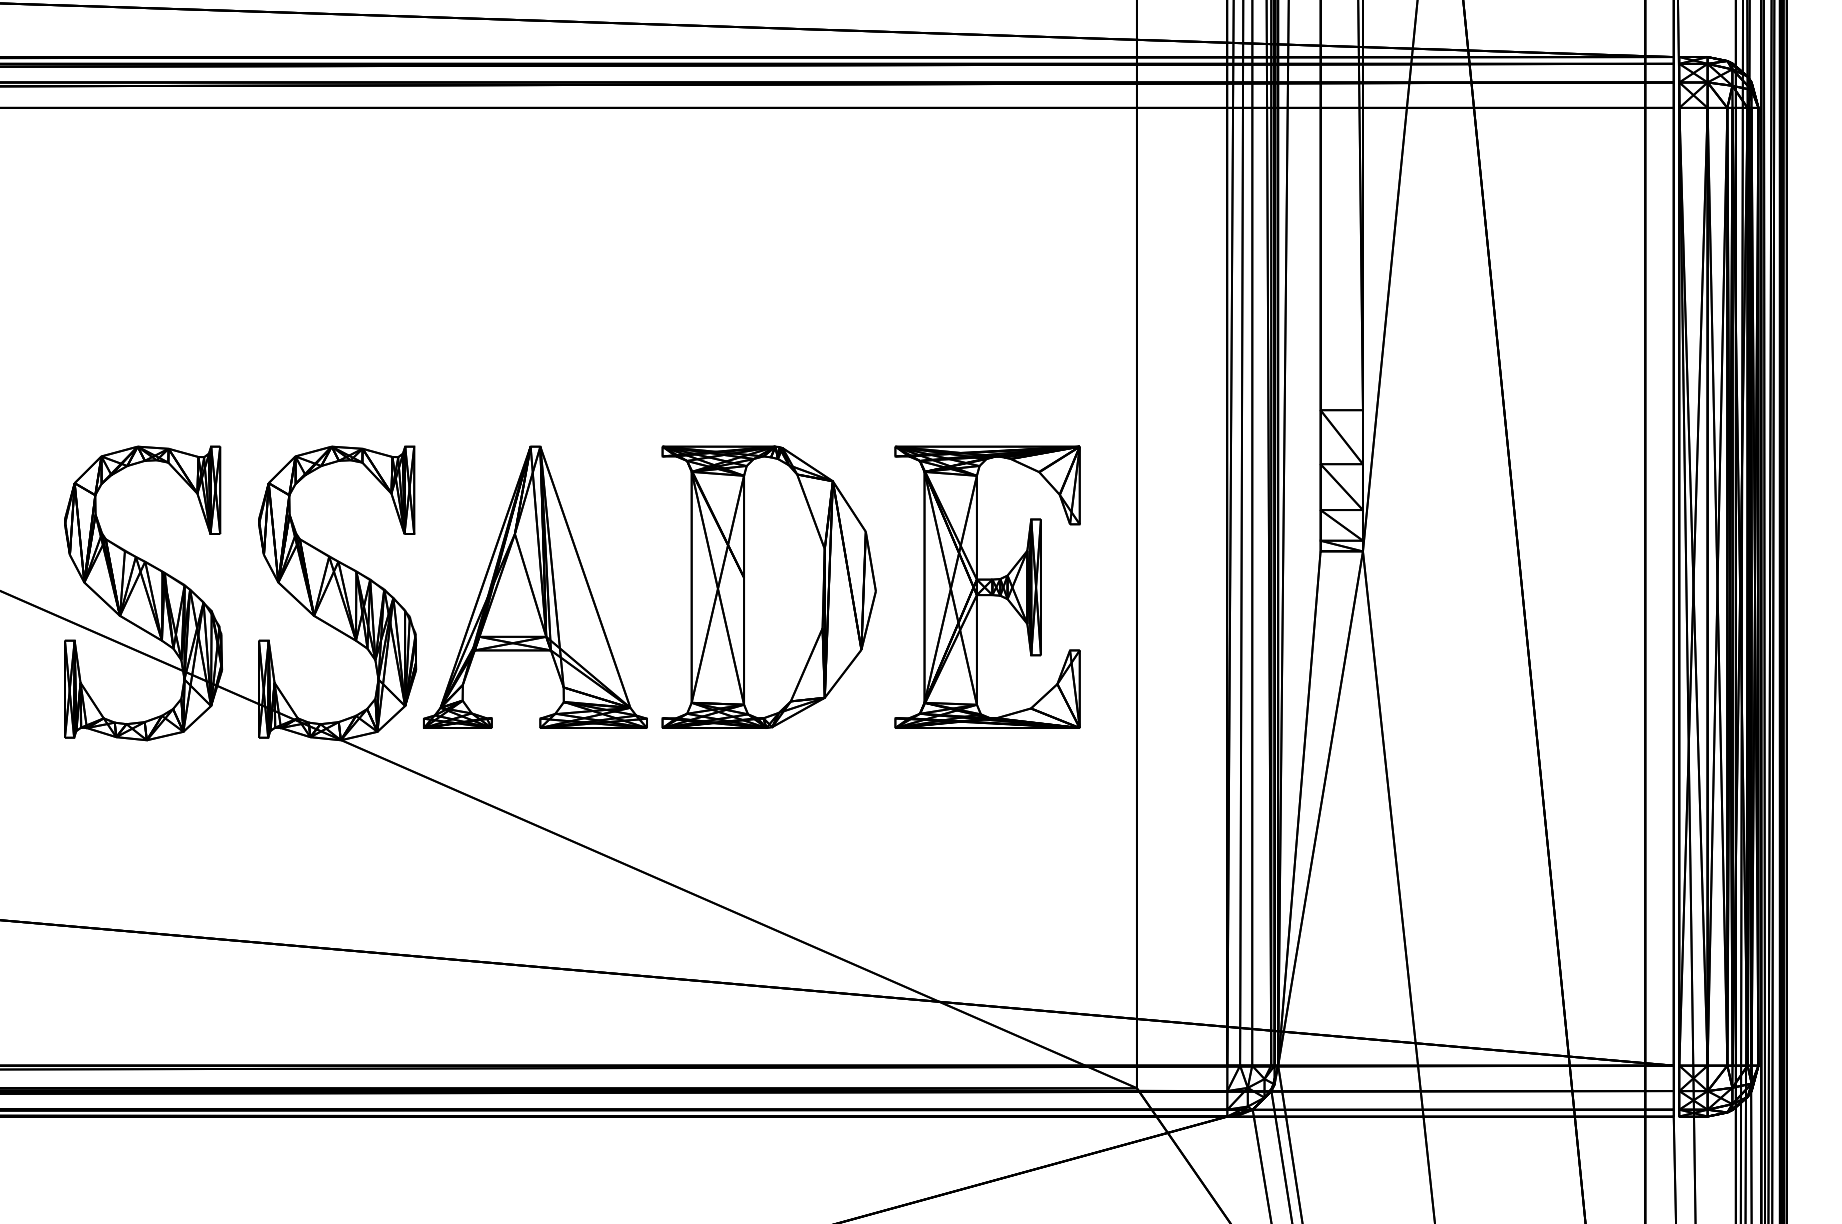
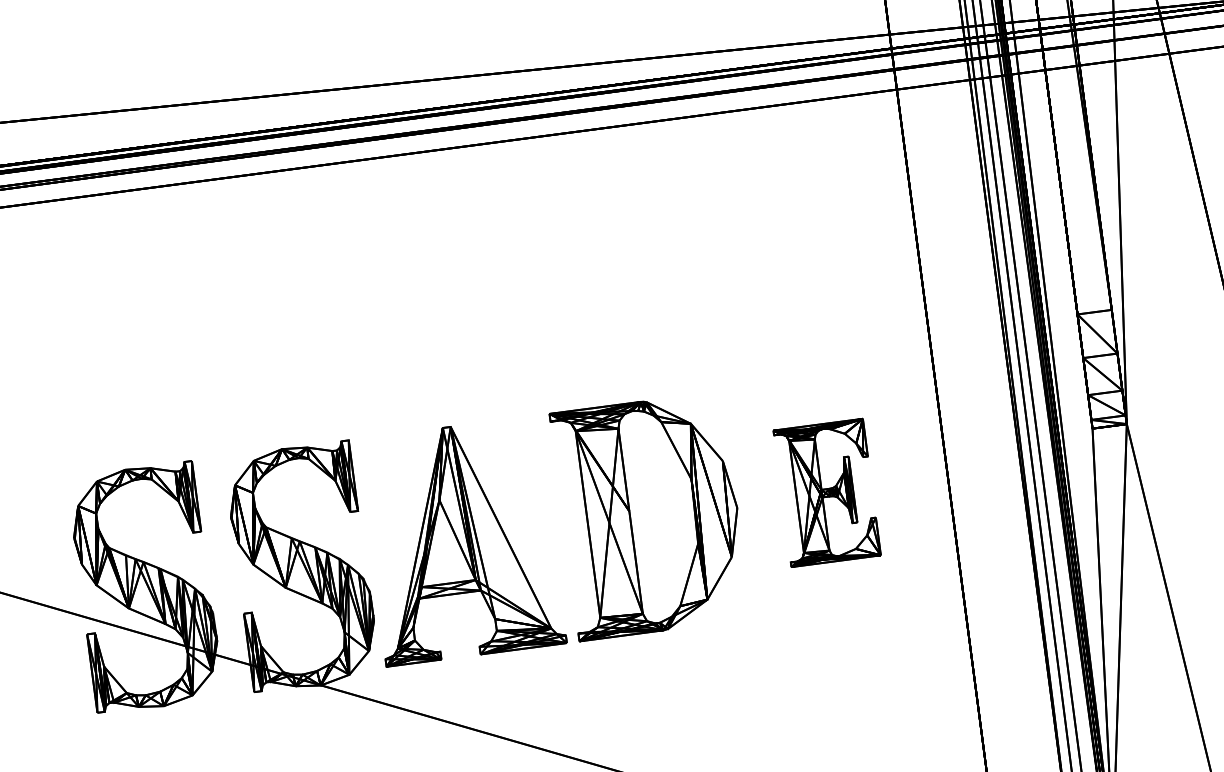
part: (987, 586) -> (827, 492), size x0.6

